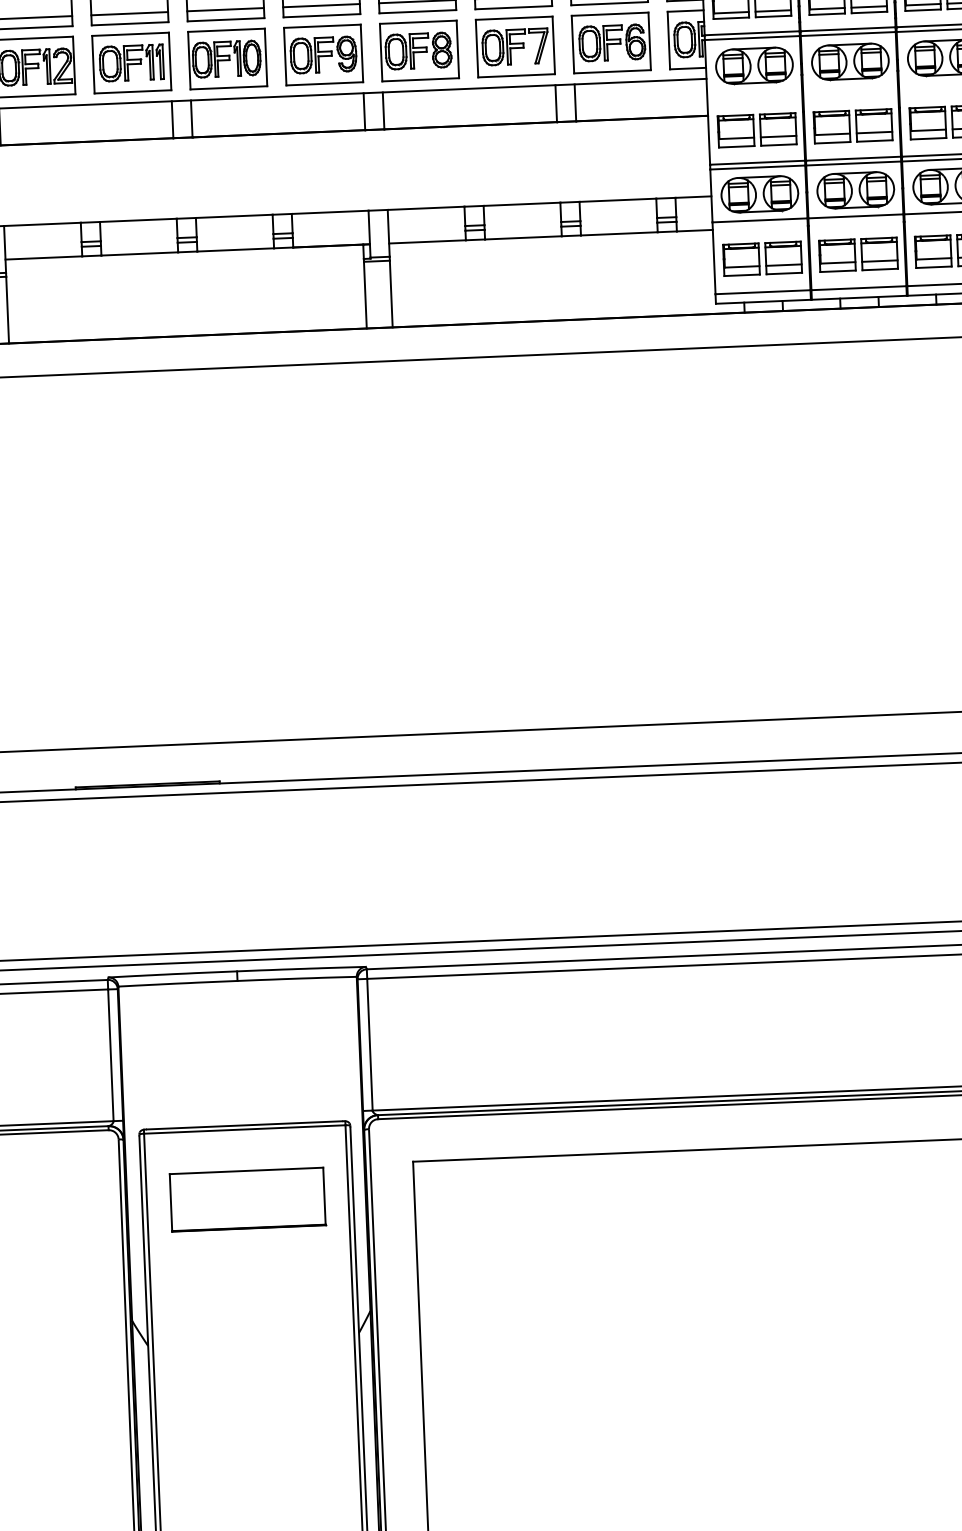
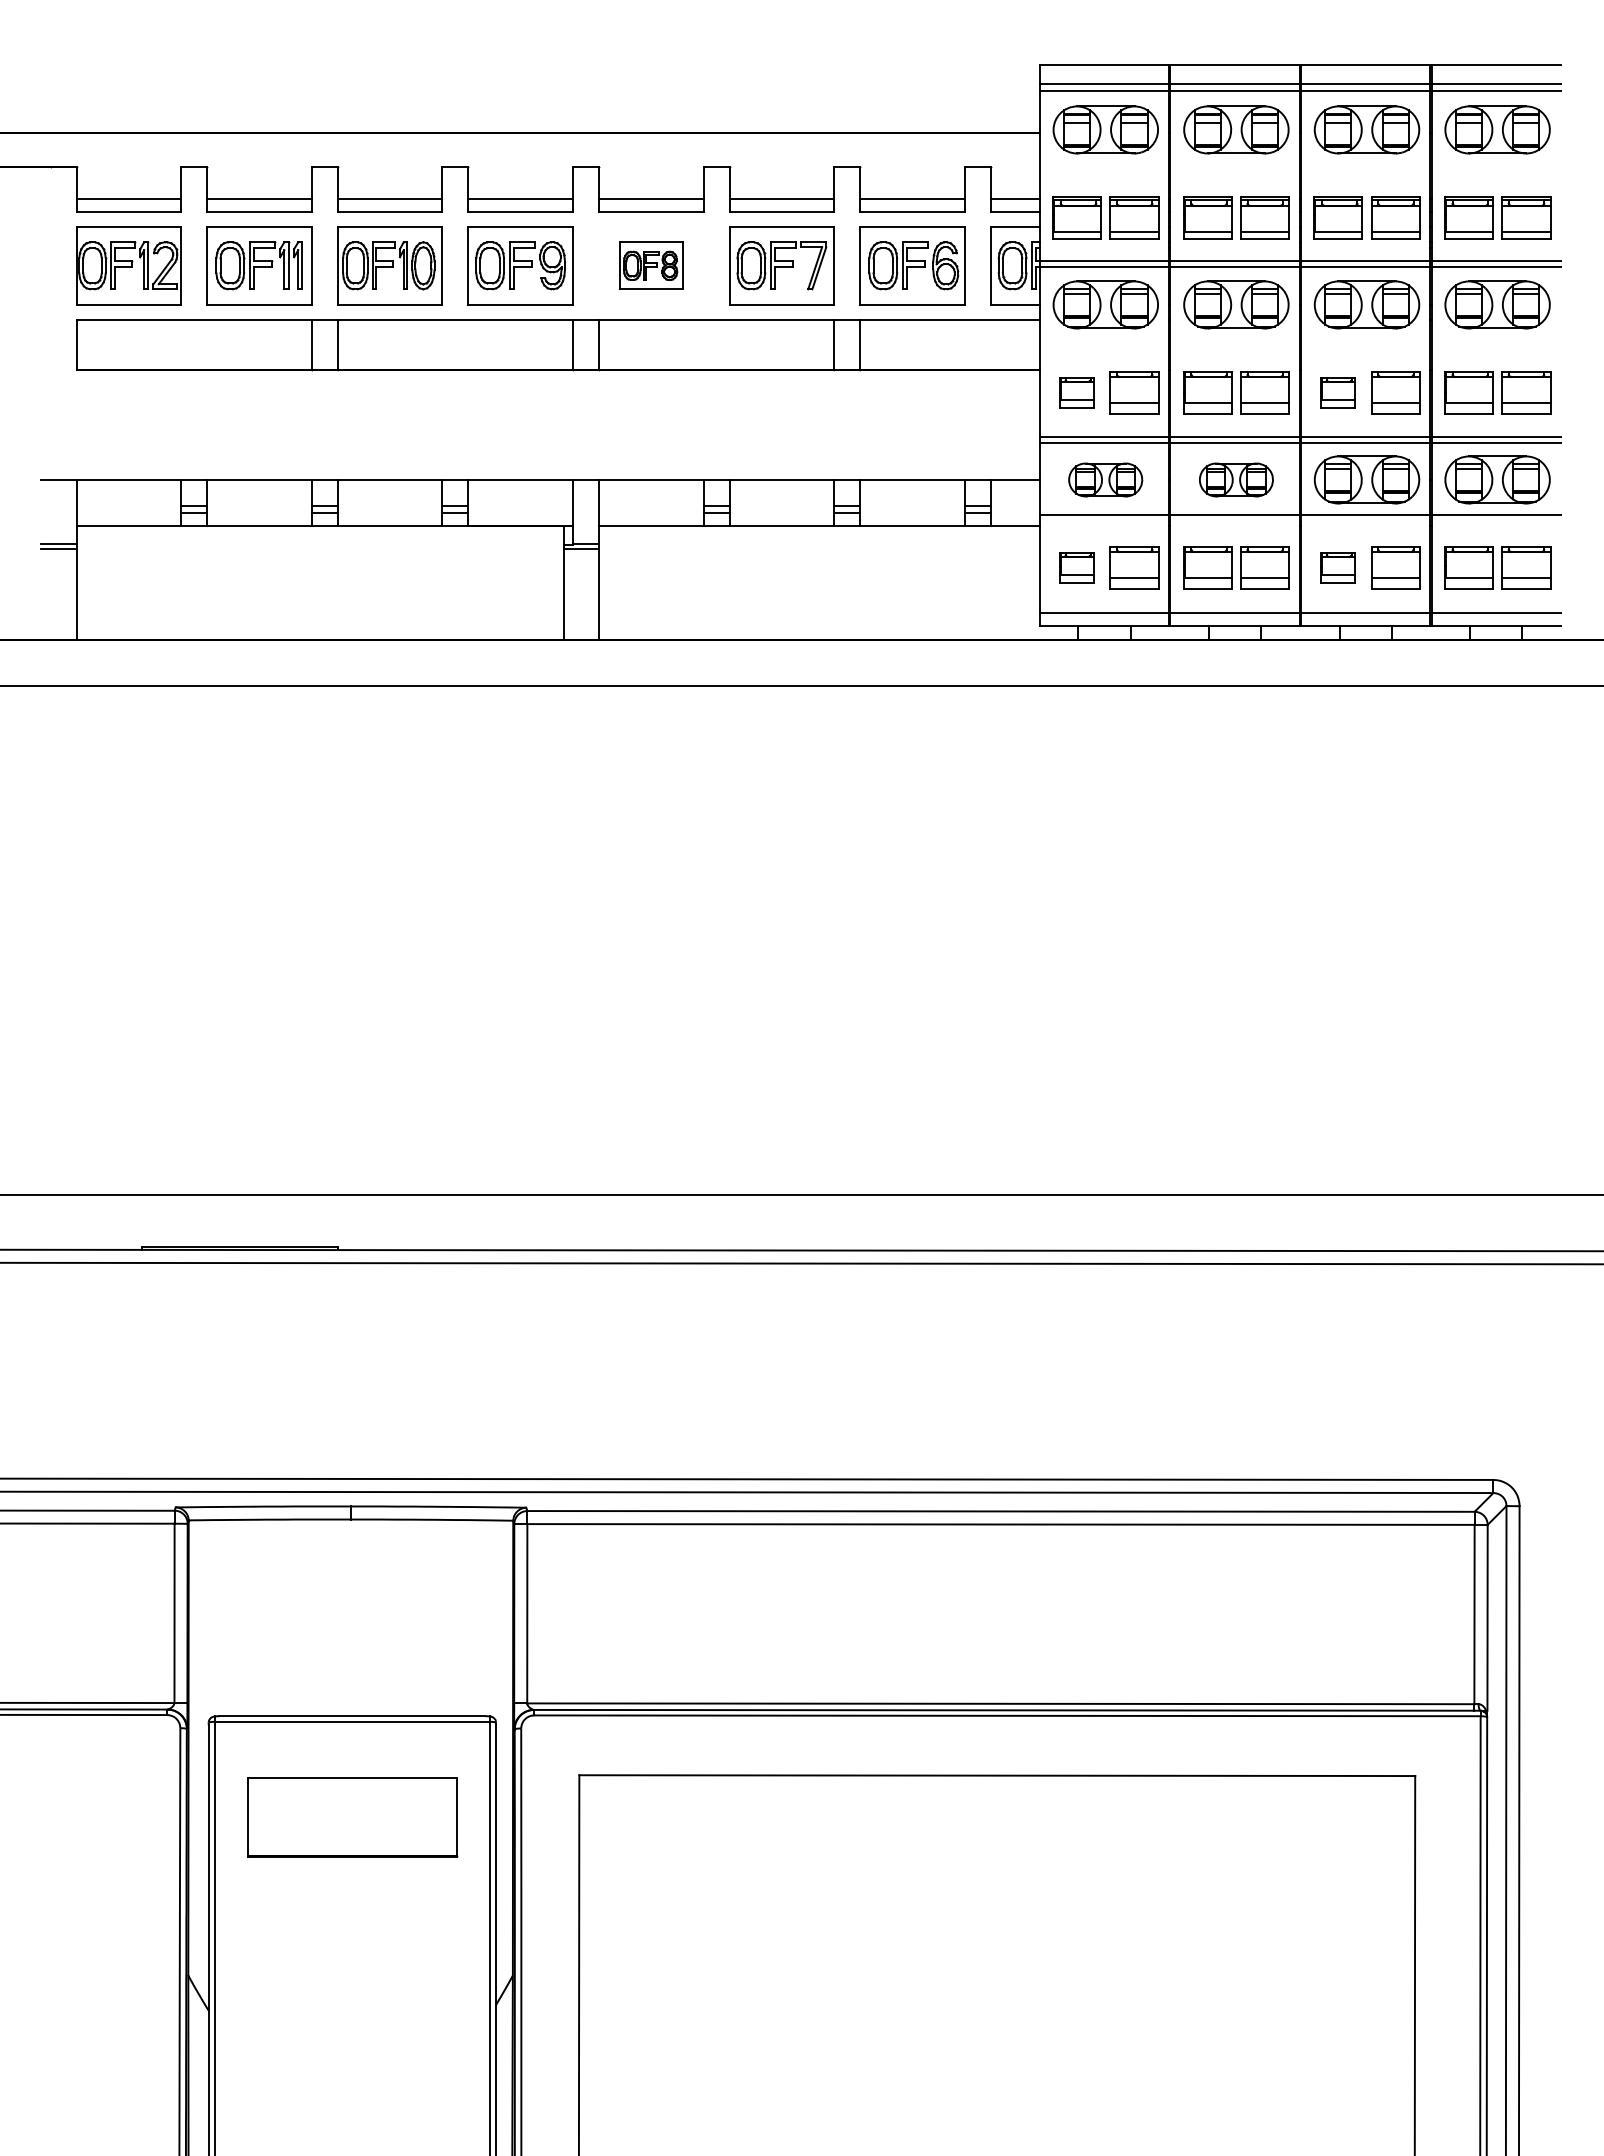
part: (419, 50) -> (651, 265), size x0.6
part: (927, 122) -> (1337, 392), size x0.7
part: (735, 130) -> (1076, 392), size x0.7
part: (855, 189) -> (1236, 479), size x0.7
part: (759, 193) -> (1105, 479), size x0.7
part: (932, 251) -> (1337, 567), size x0.7
part: (741, 259) -> (1076, 567), size x0.7

